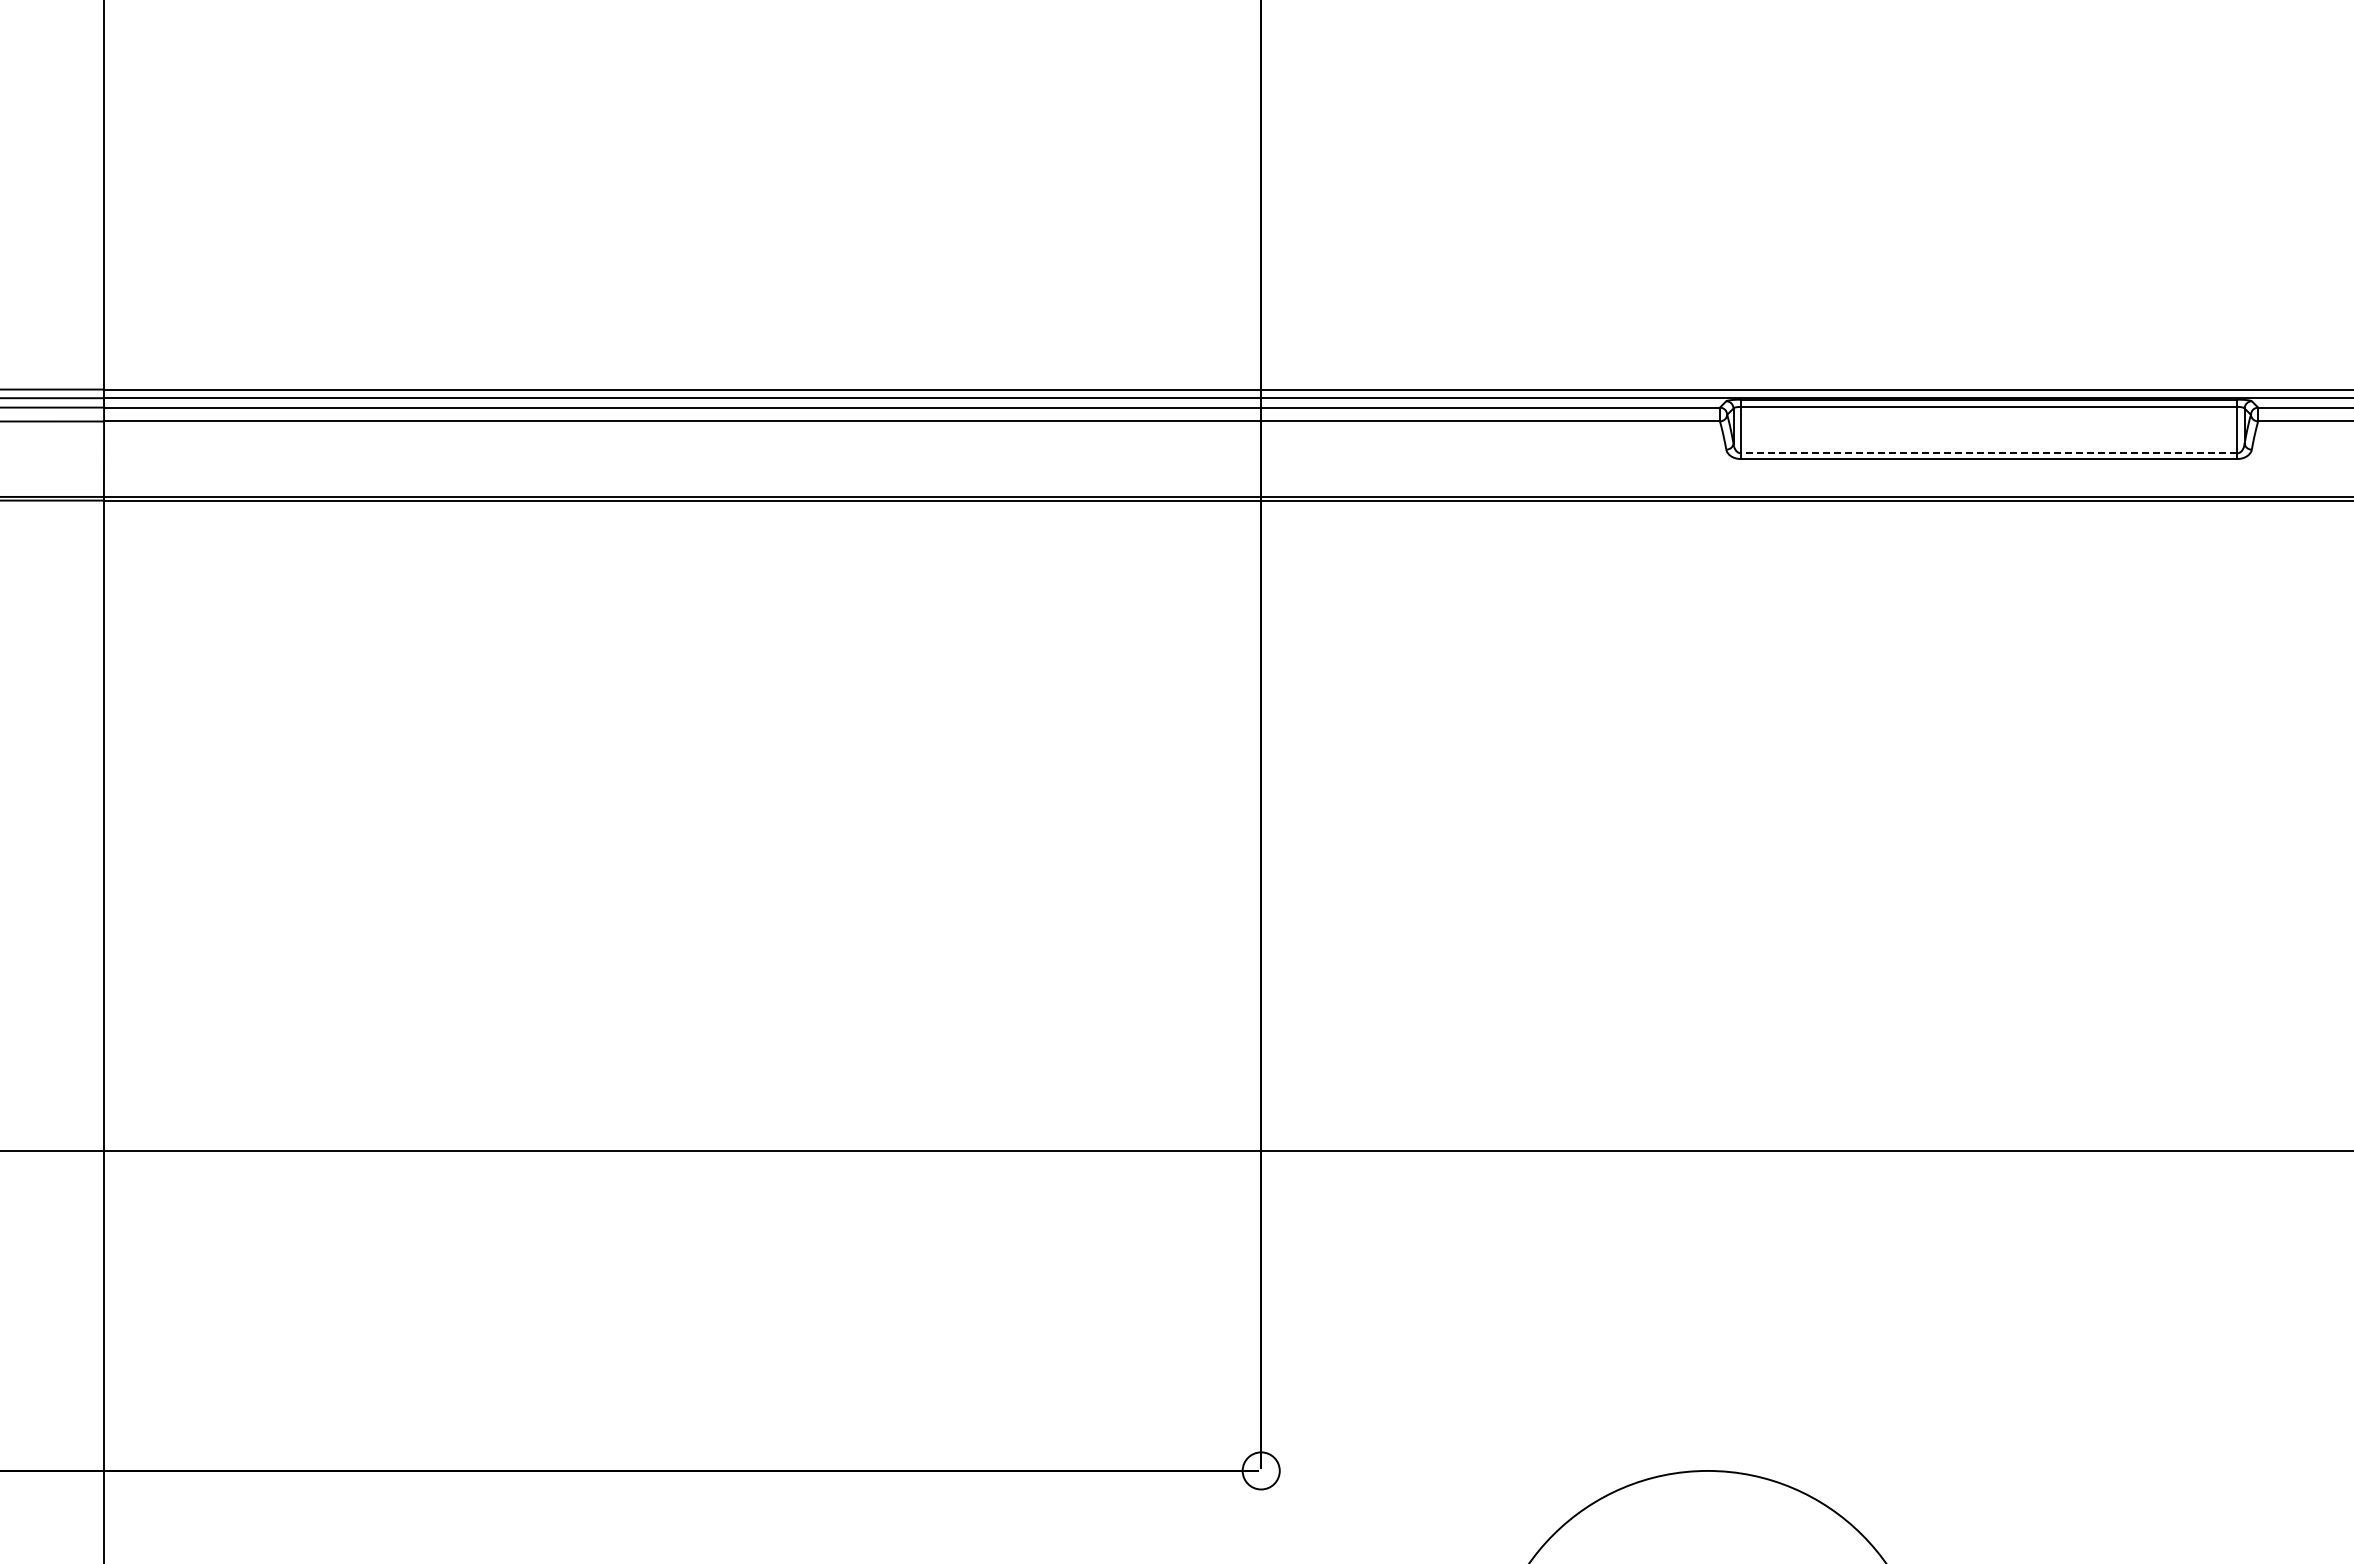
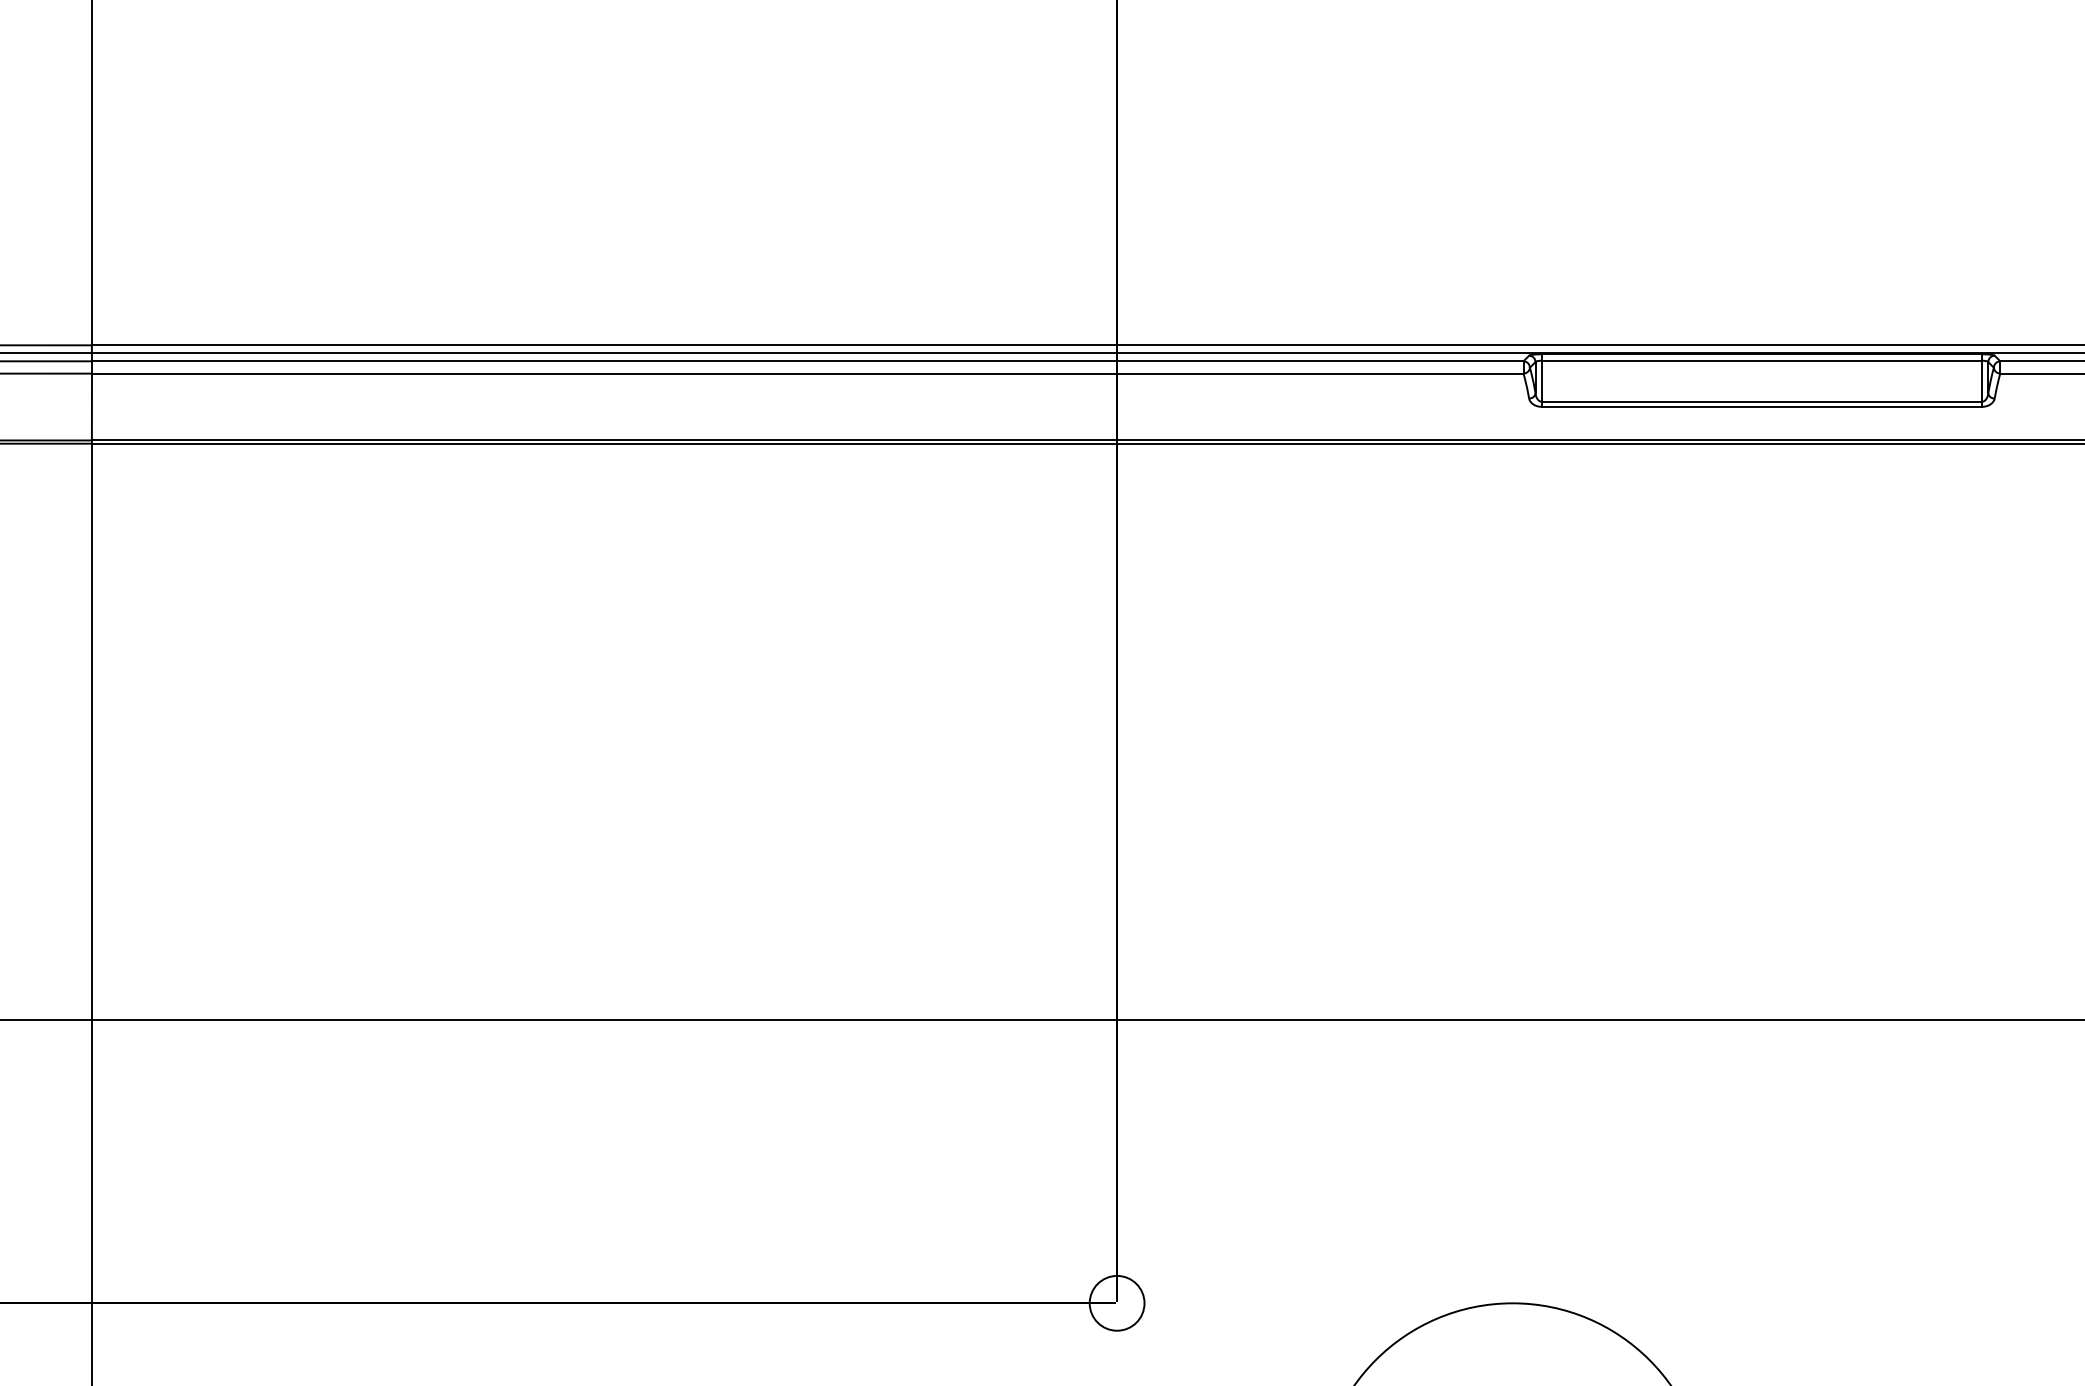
line: (1988, 453) -> (1761, 401), dashed -> solid
circle: (1261, 1470) -> (1117, 1302), size x1.67

